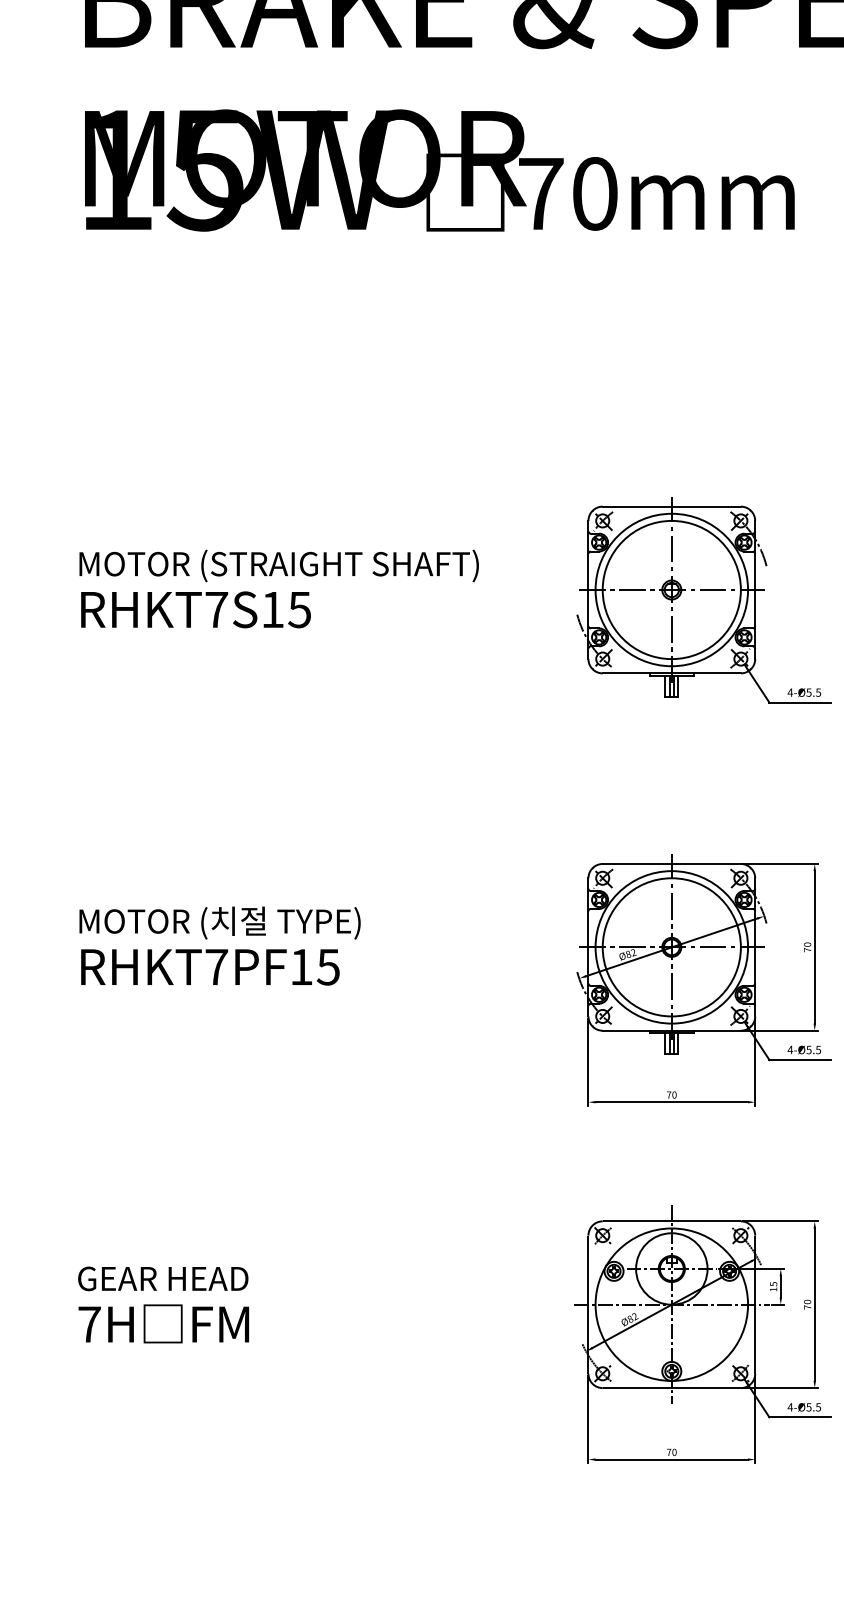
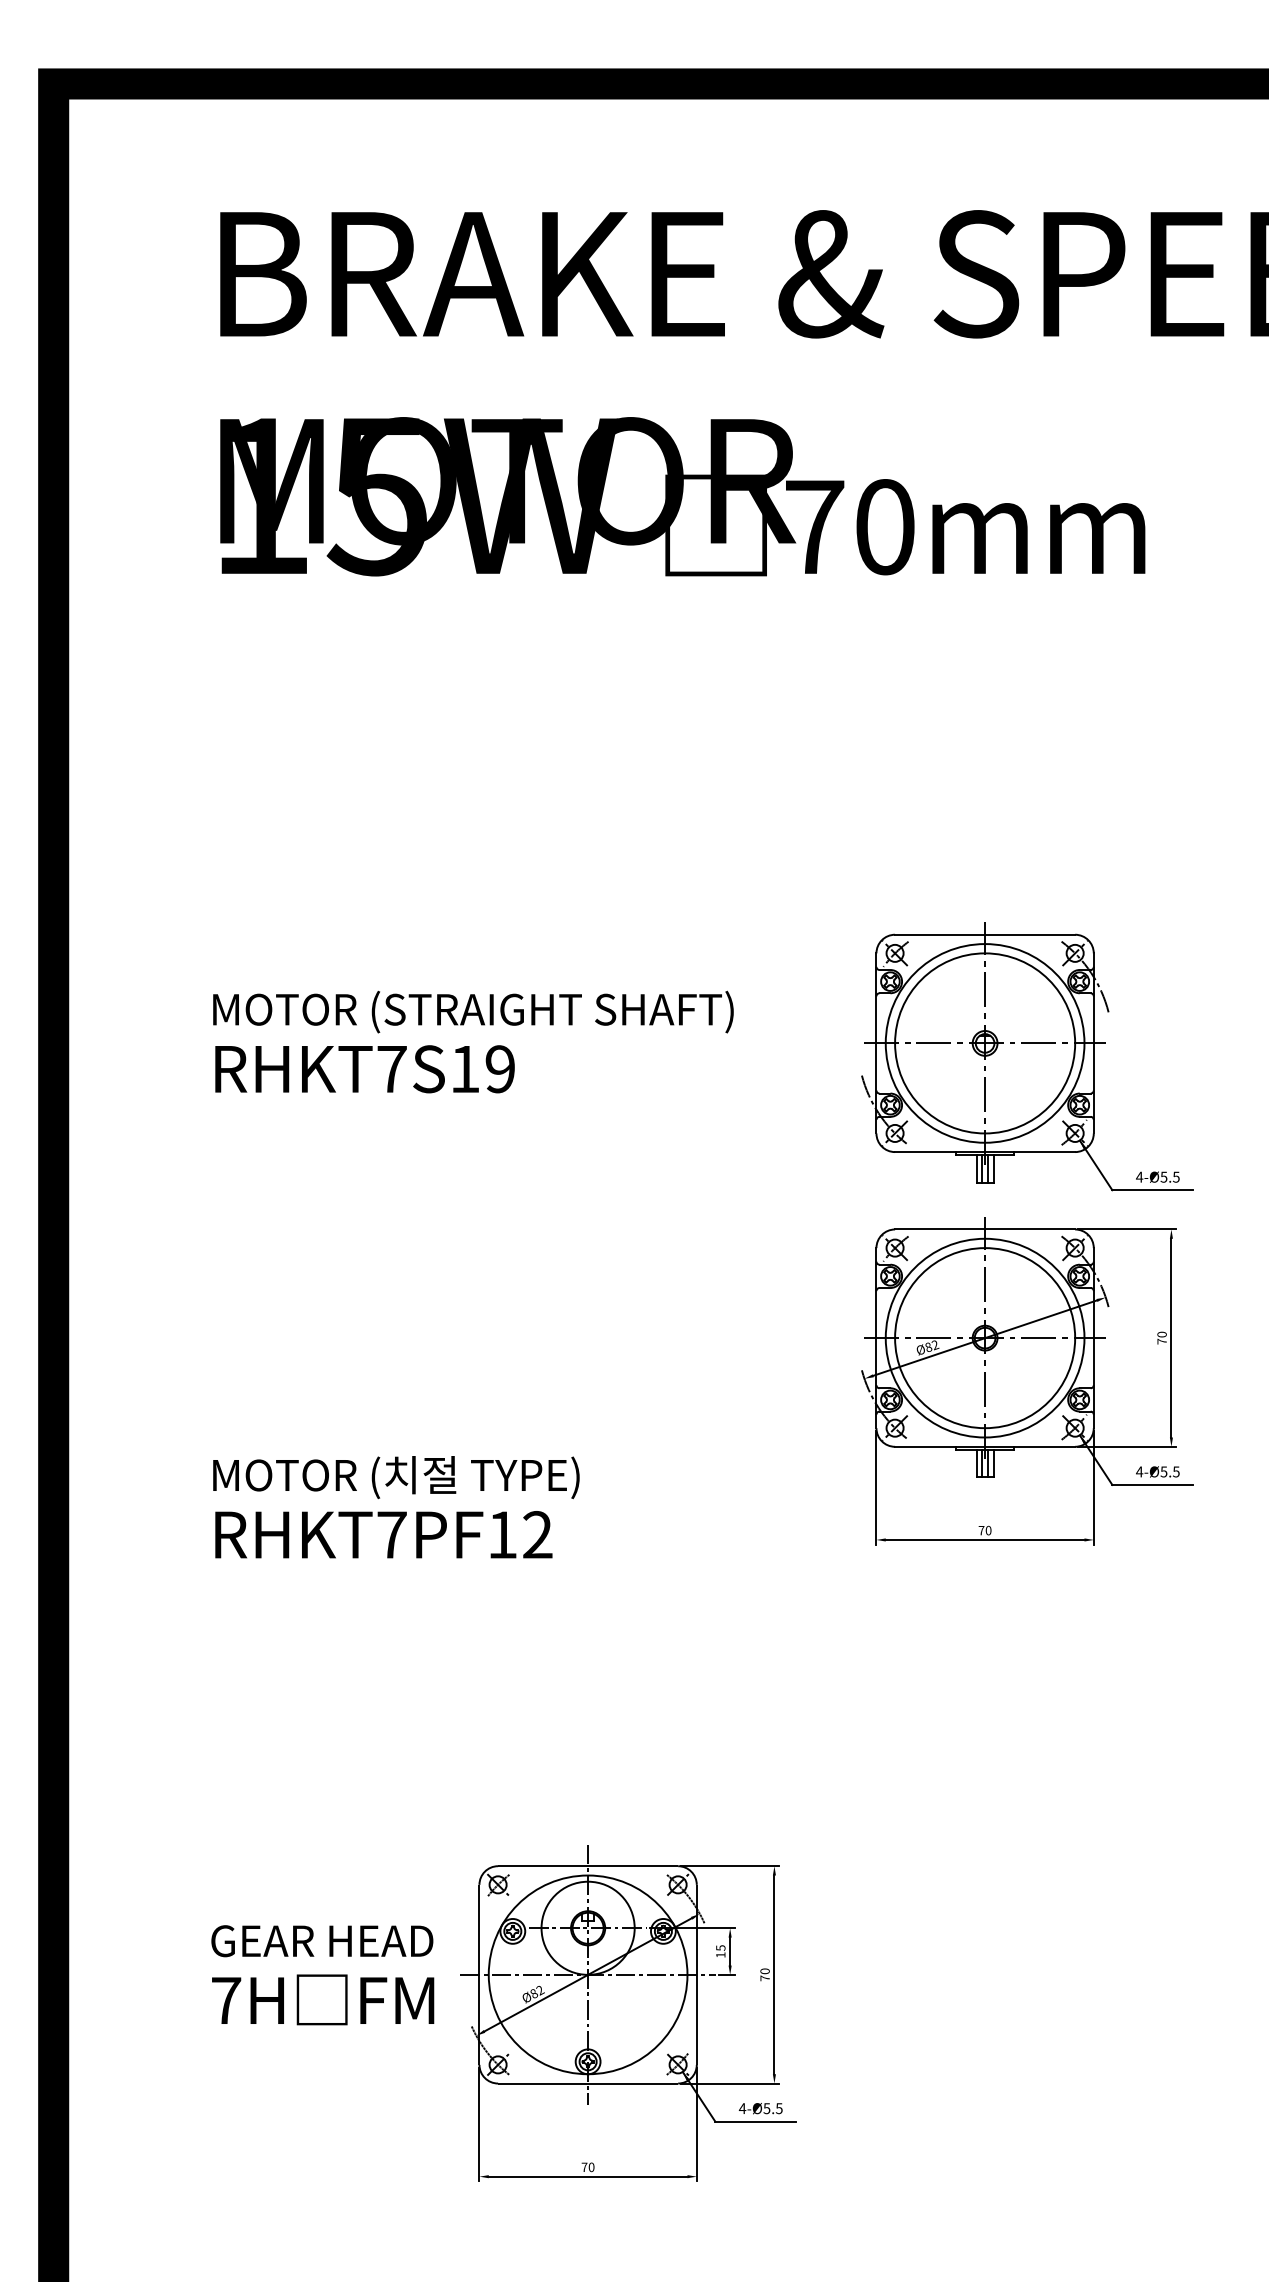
text: (299, 610) -> (499, 1069), RHKT7S15 -> RHKT7S19
text: (328, 967) -> (537, 1535), RHKT7PF15 -> RHKT7PF12
part: (704, 980) -> (1027, 1381), moved
part: (702, 1334) -> (628, 2013), moved

